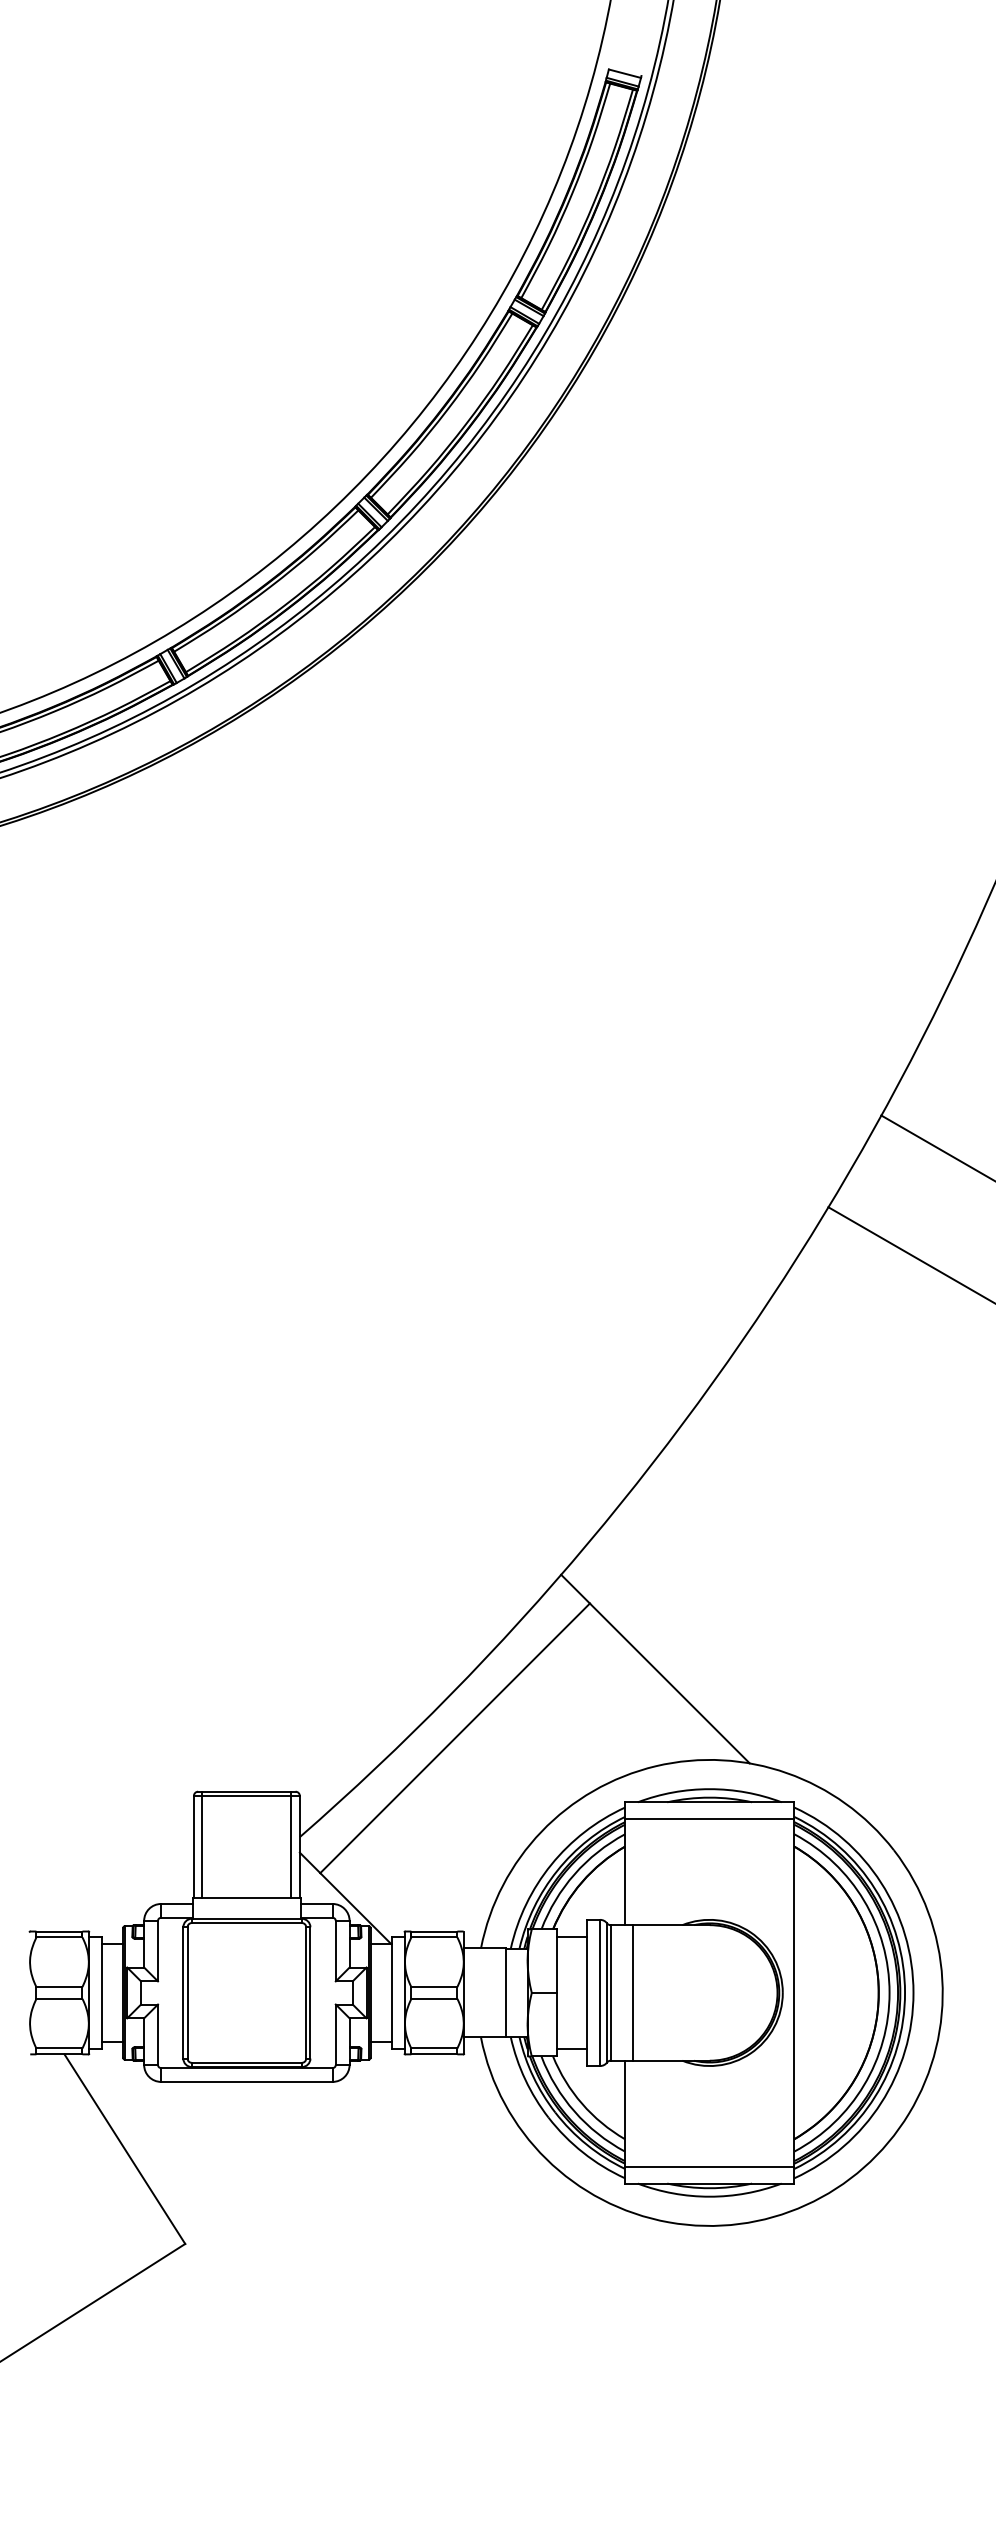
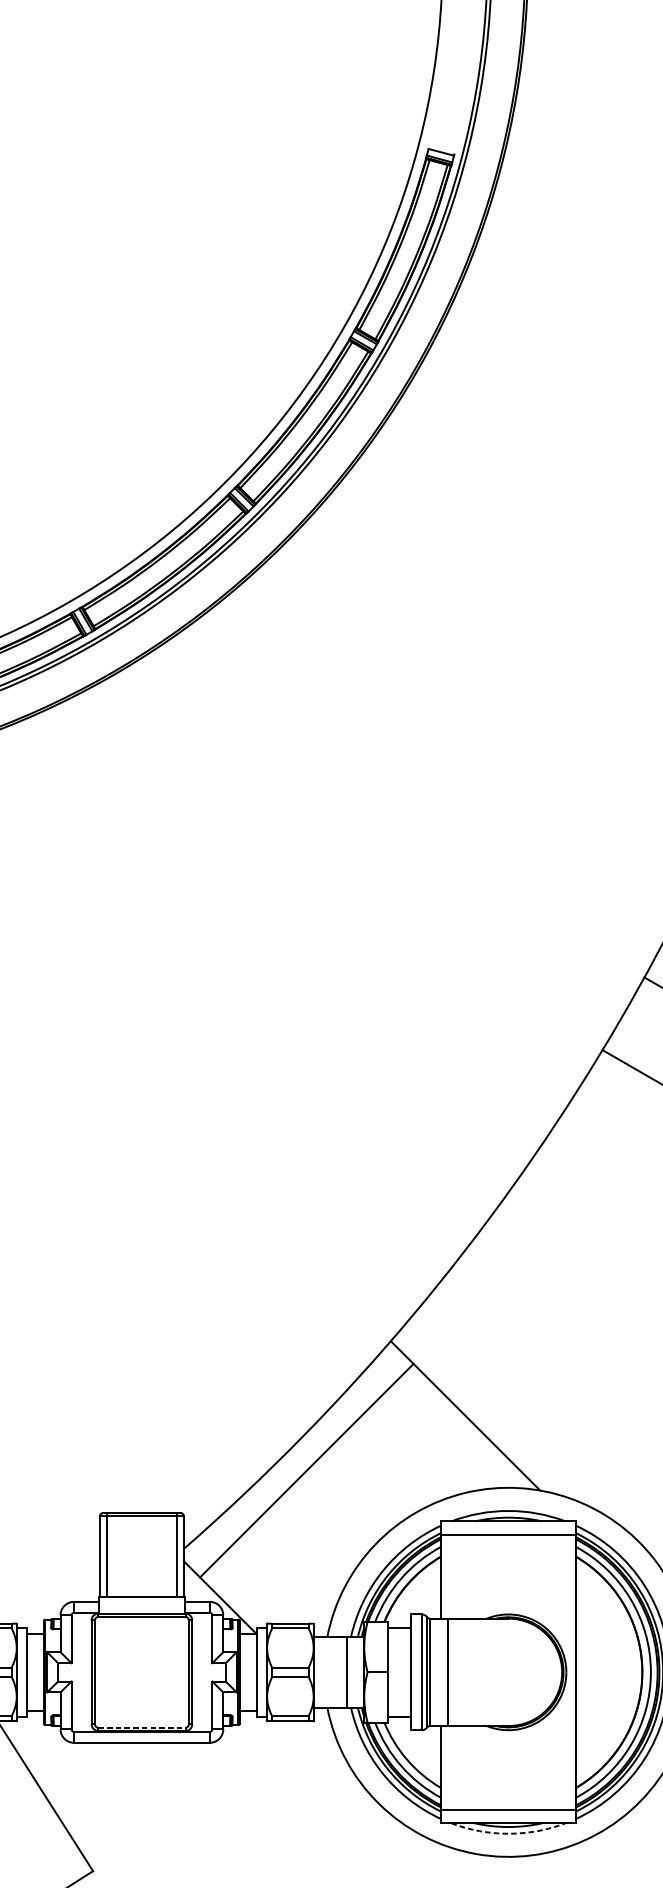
line: (247, 2062) -> (142, 1727), solid -> dashed
arc: (709, 2196) -> (508, 1833), solid -> dashed

